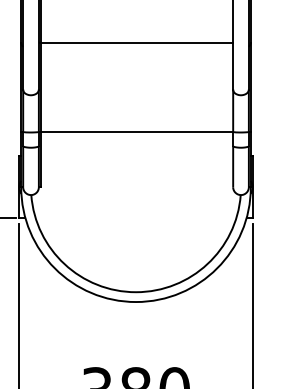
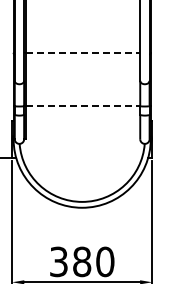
line: (138, 42) -> (83, 52), solid -> dashed
line: (138, 132) -> (83, 106), solid -> dashed

